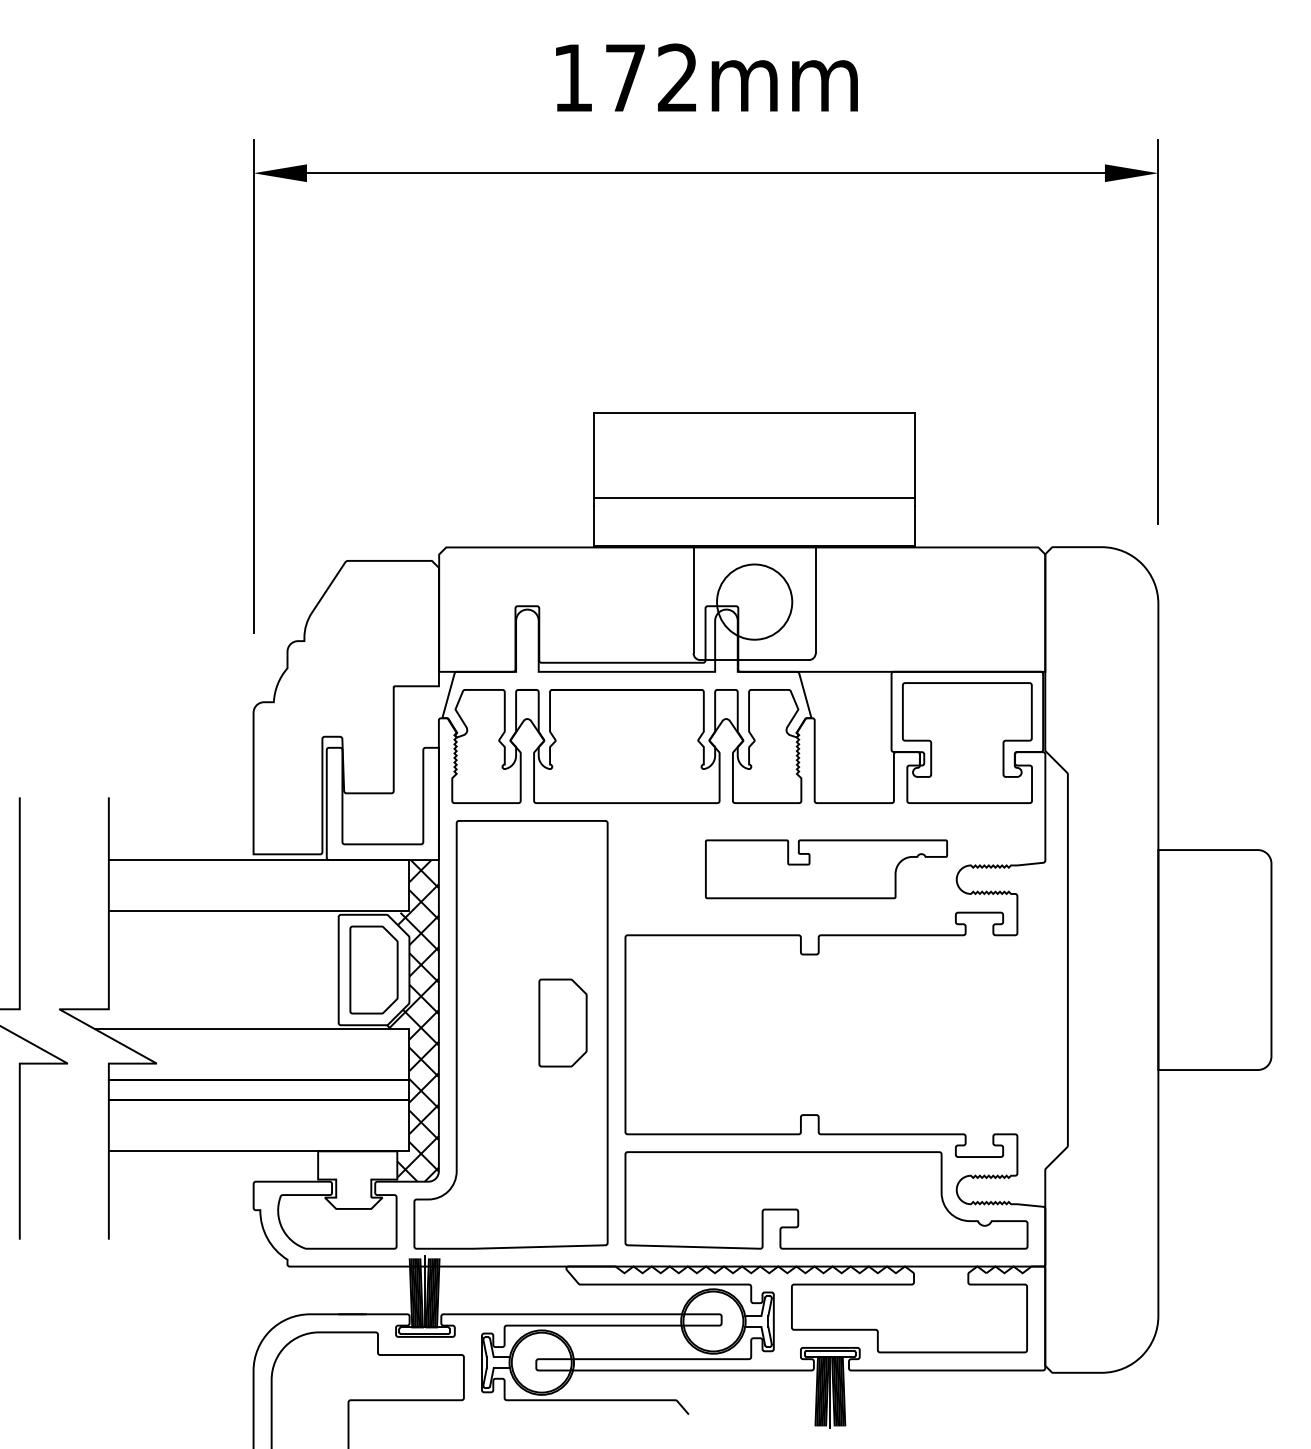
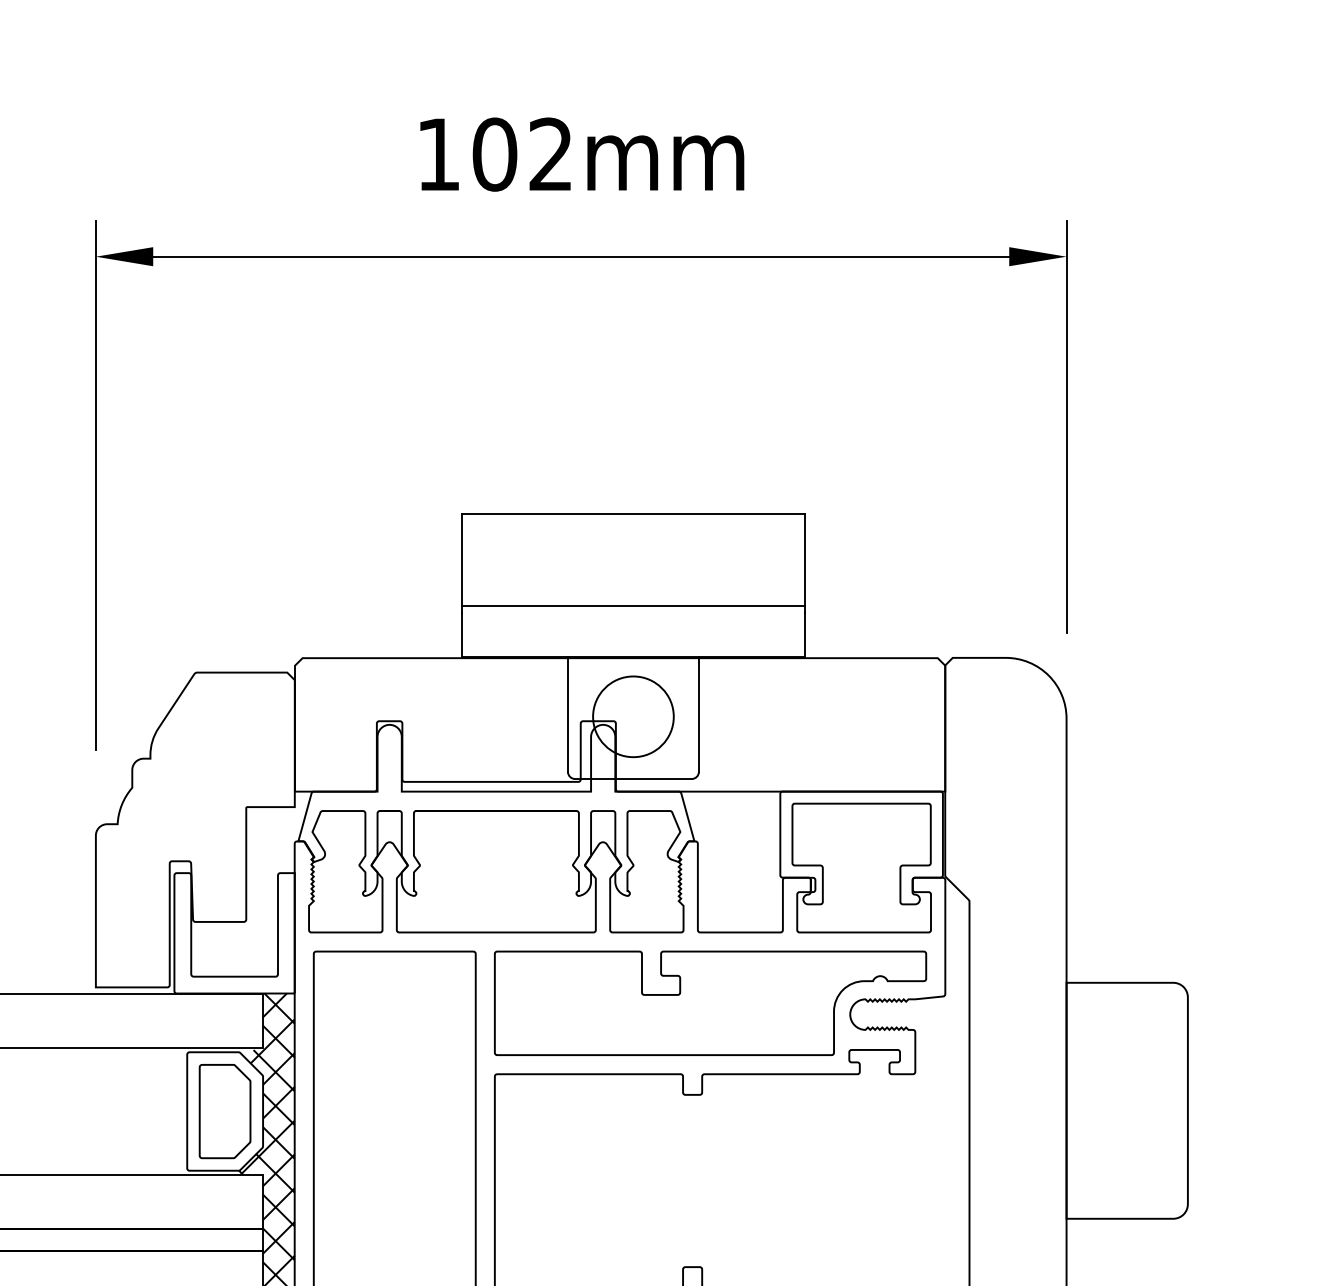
text: (625, 77) -> (494, 154), 172mm -> 102mm
part: (826, 869) -> (710, 1003), size x1.67
part: (562, 1022) -> (427, 1167), removed

